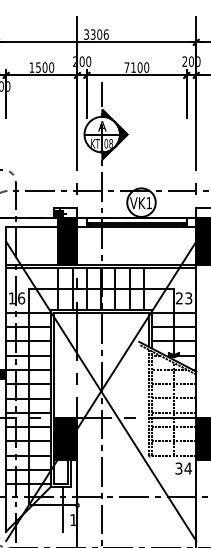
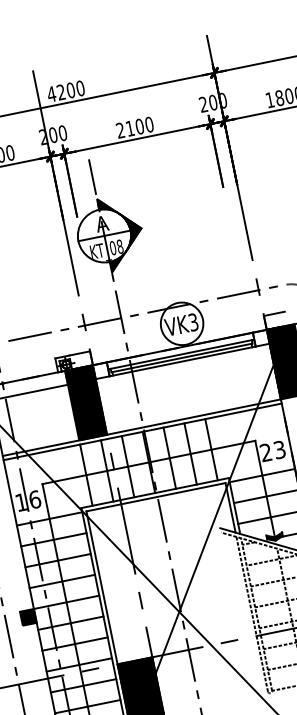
text: (95, 34) -> (64, 91), 3306 -> 4200
text: (126, 67) -> (119, 130), 7100 -> 2100
text: (148, 203) -> (192, 322), VK1 -> VK3

